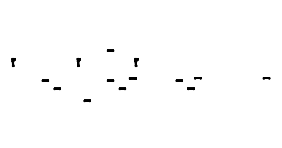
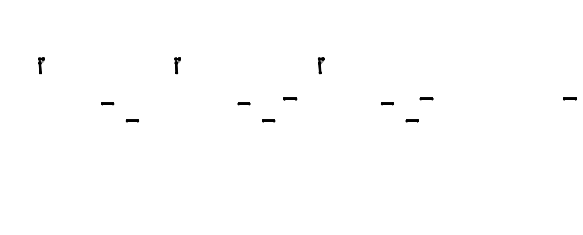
part: (110, 50) -> (243, 40), removed
part: (136, 62) -> (321, 65), moved
part: (86, 100) -> (193, 145), removed

